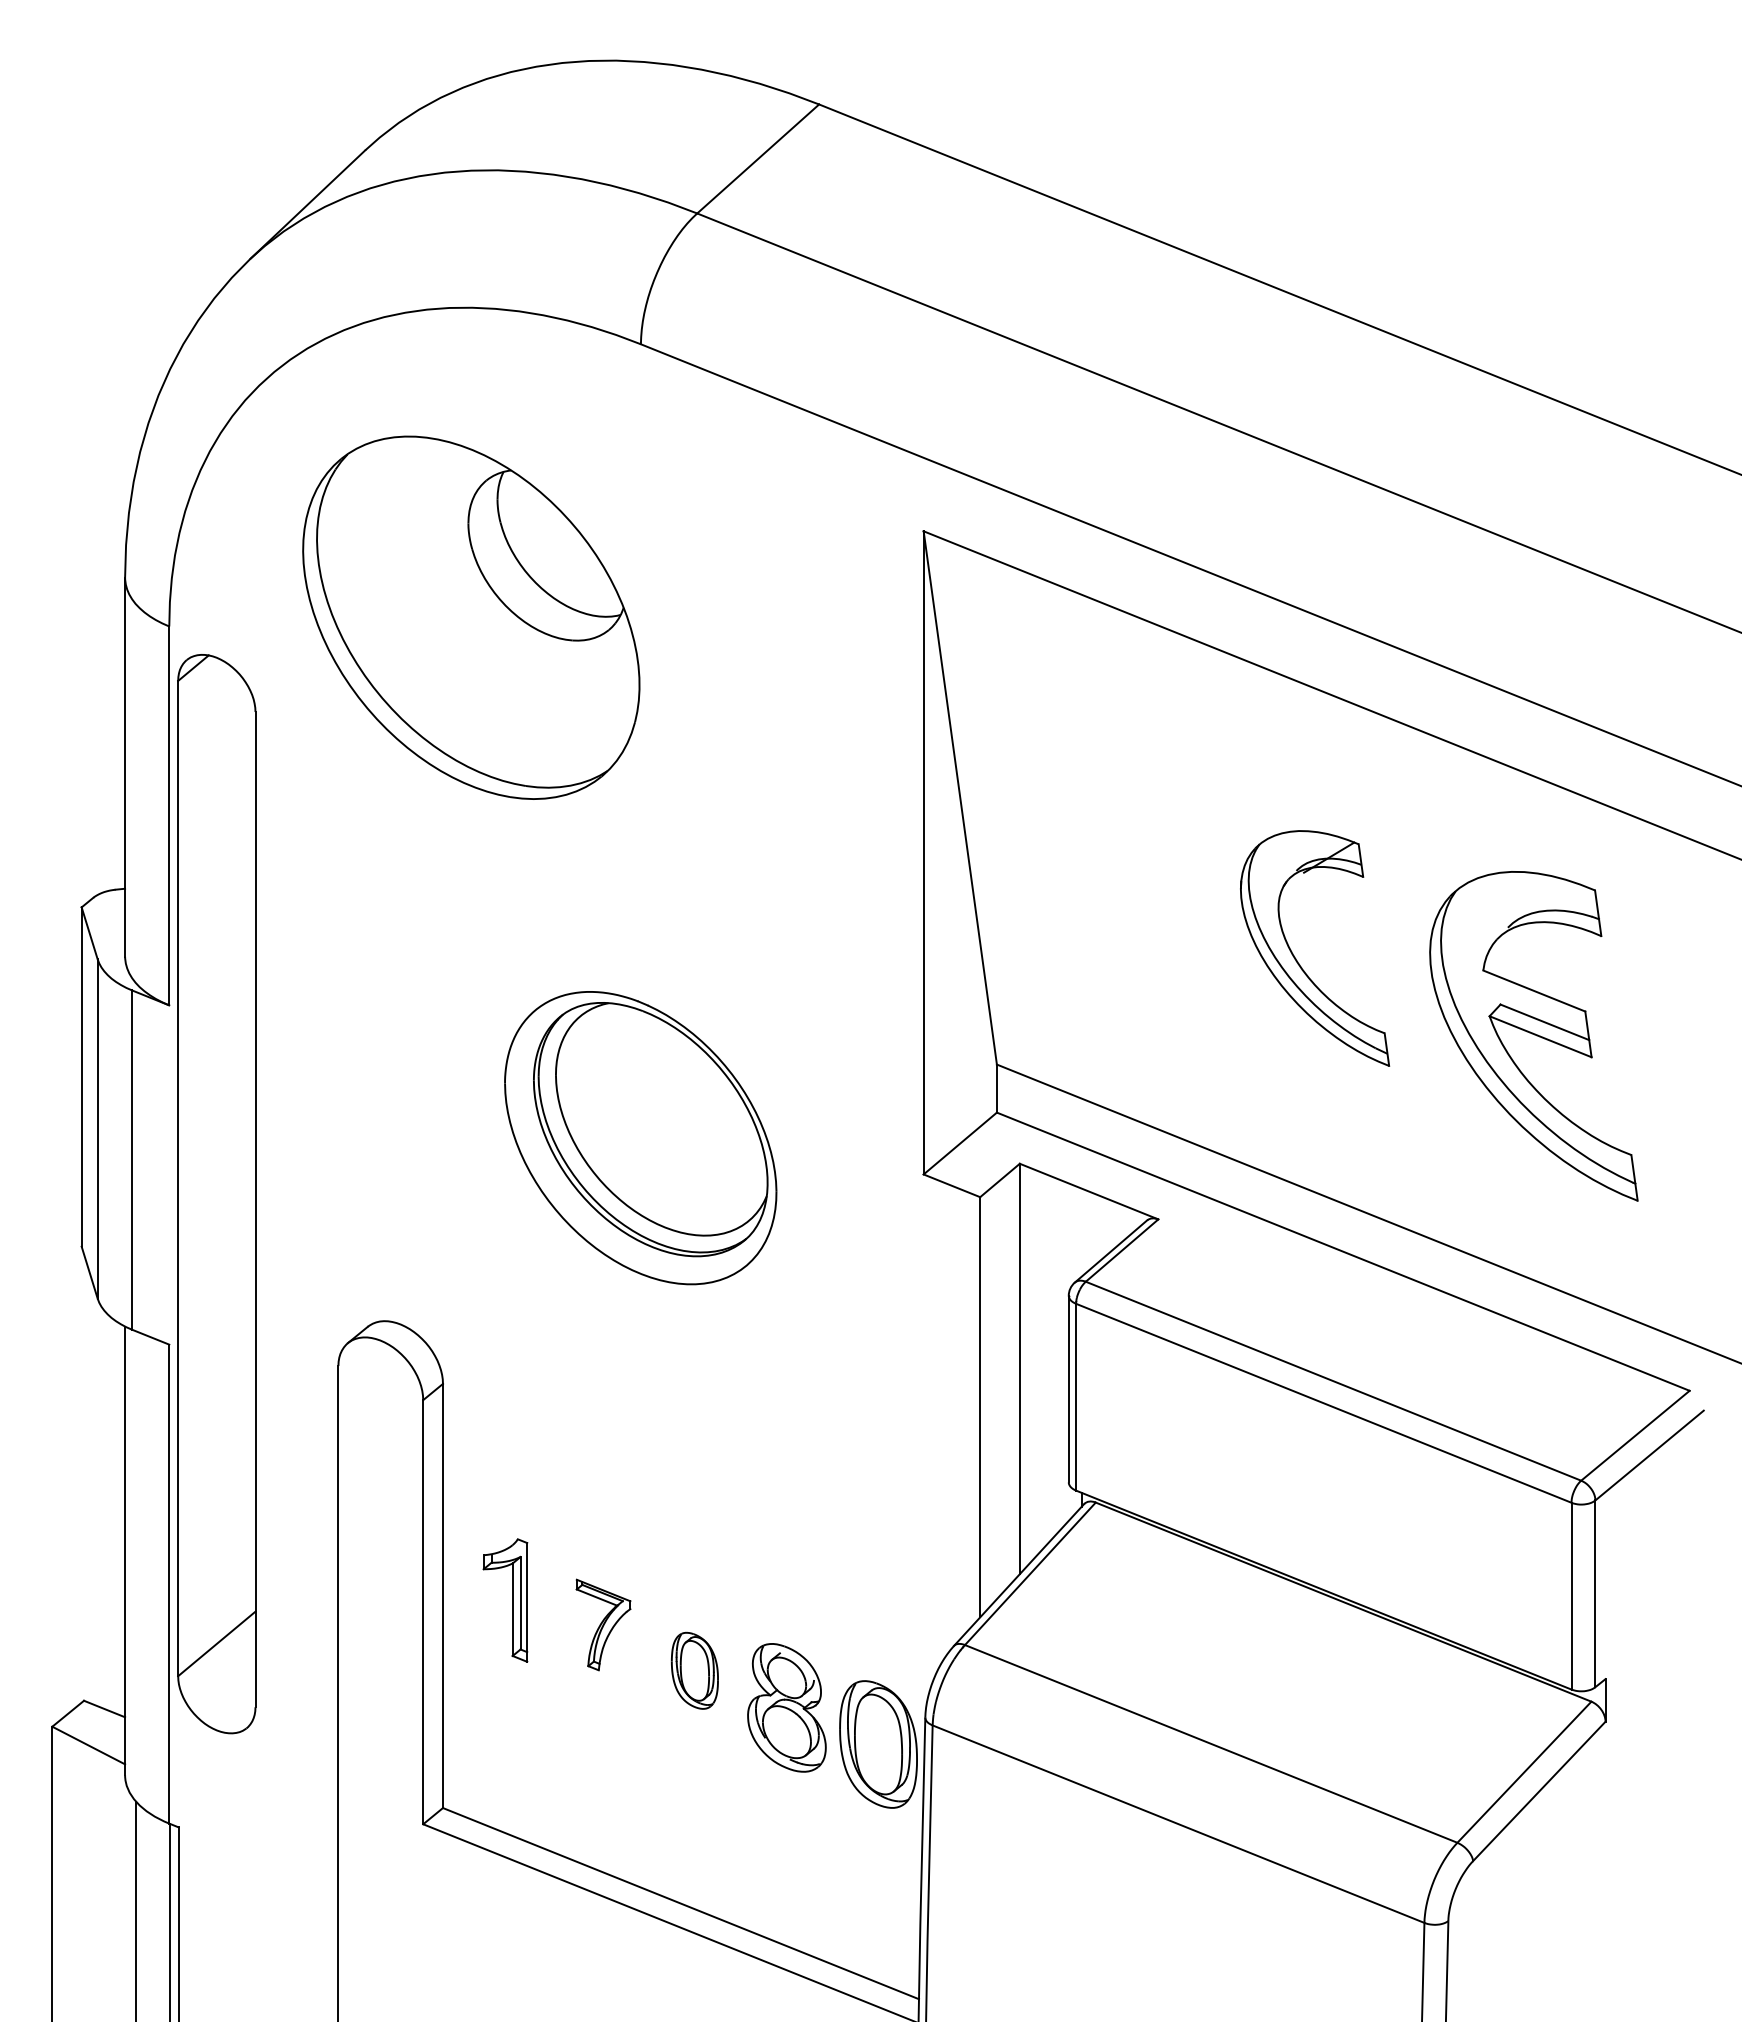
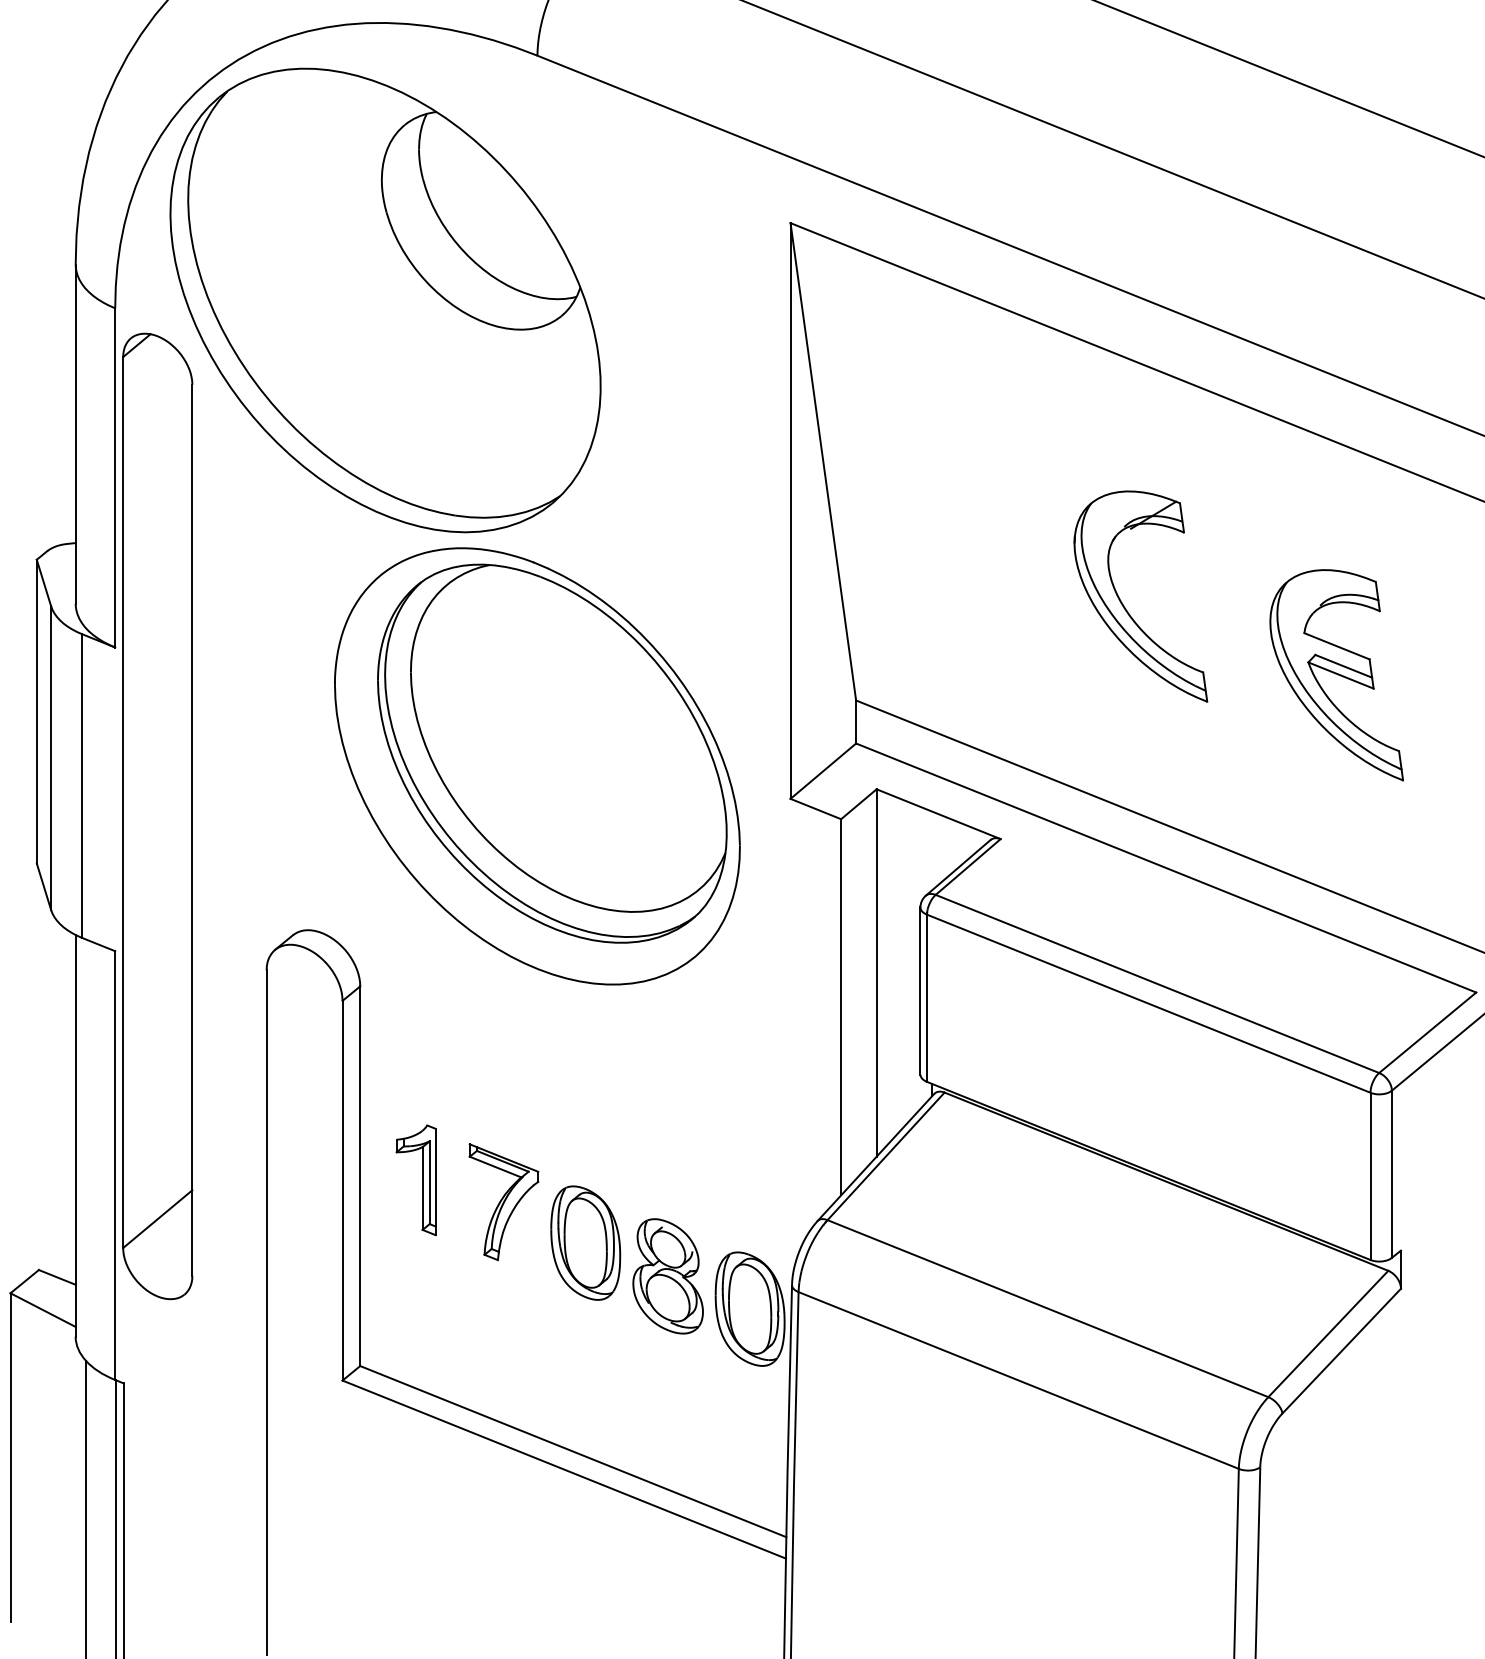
part: (471, 617) -> (385, 300), size x1.43
part: (1533, 1036) -> (1336, 675), size x0.71
part: (640, 1137) -> (537, 765), size x1.67
part: (603, 1624) -> (503, 1201), size x1.43
part: (694, 1670) -> (585, 1242), size x1.67

